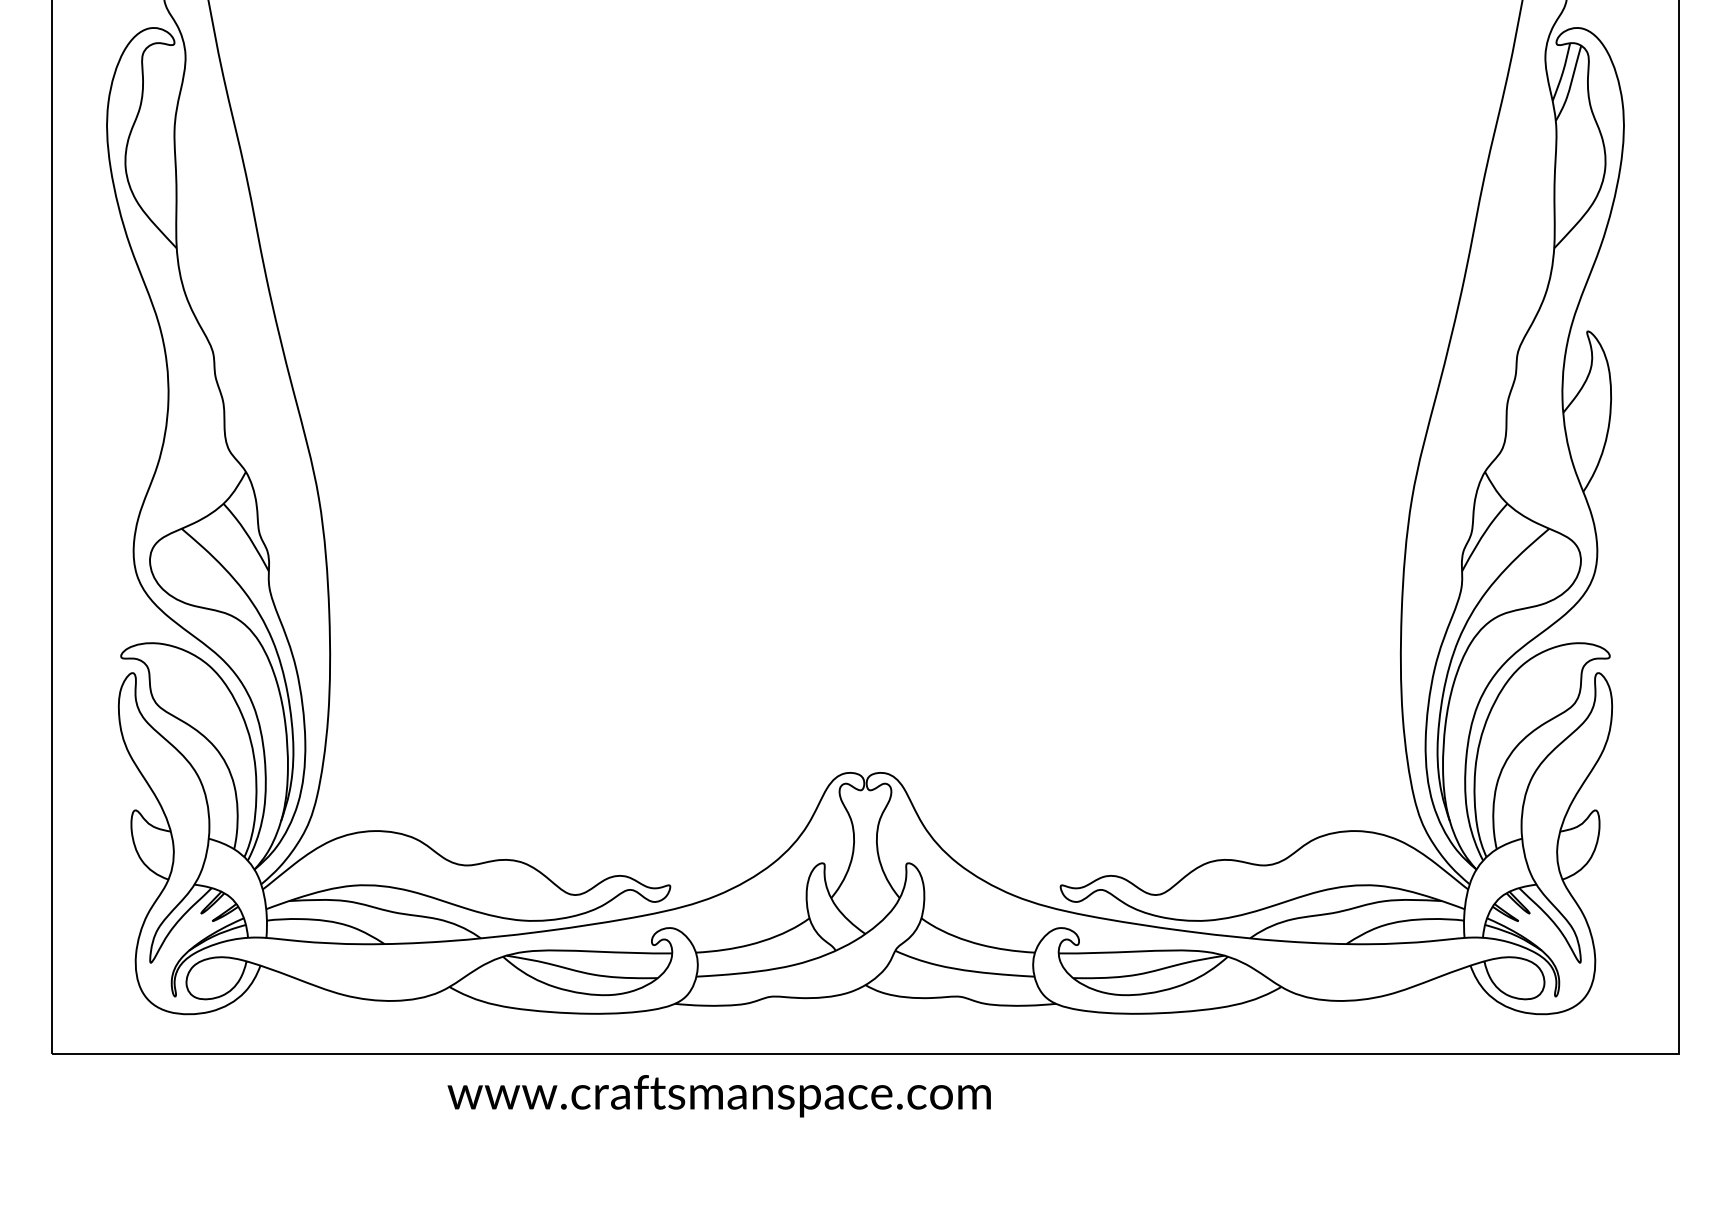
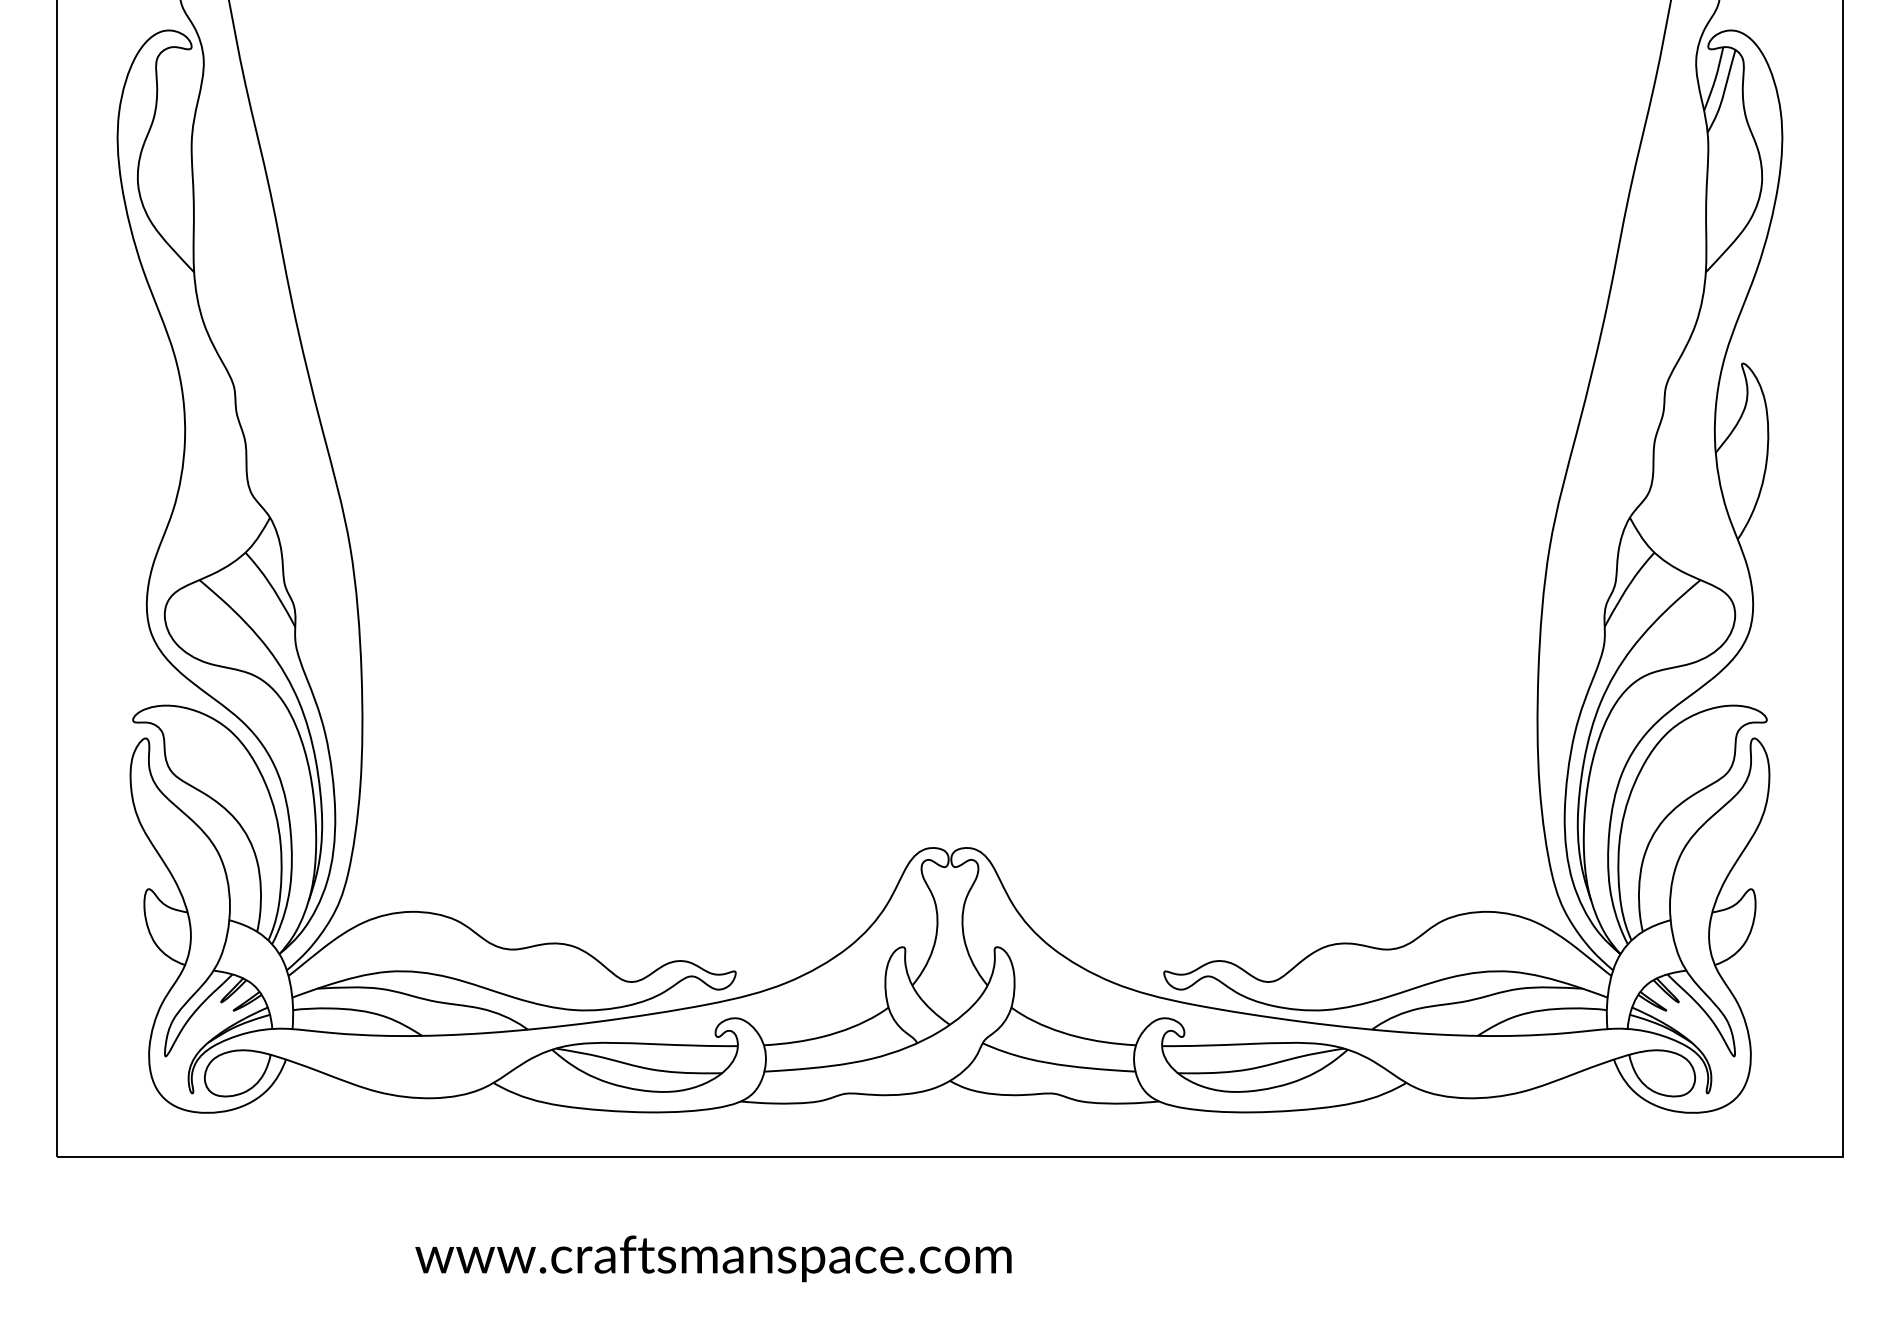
text: (719, 1095) -> (713, 1258), moved

